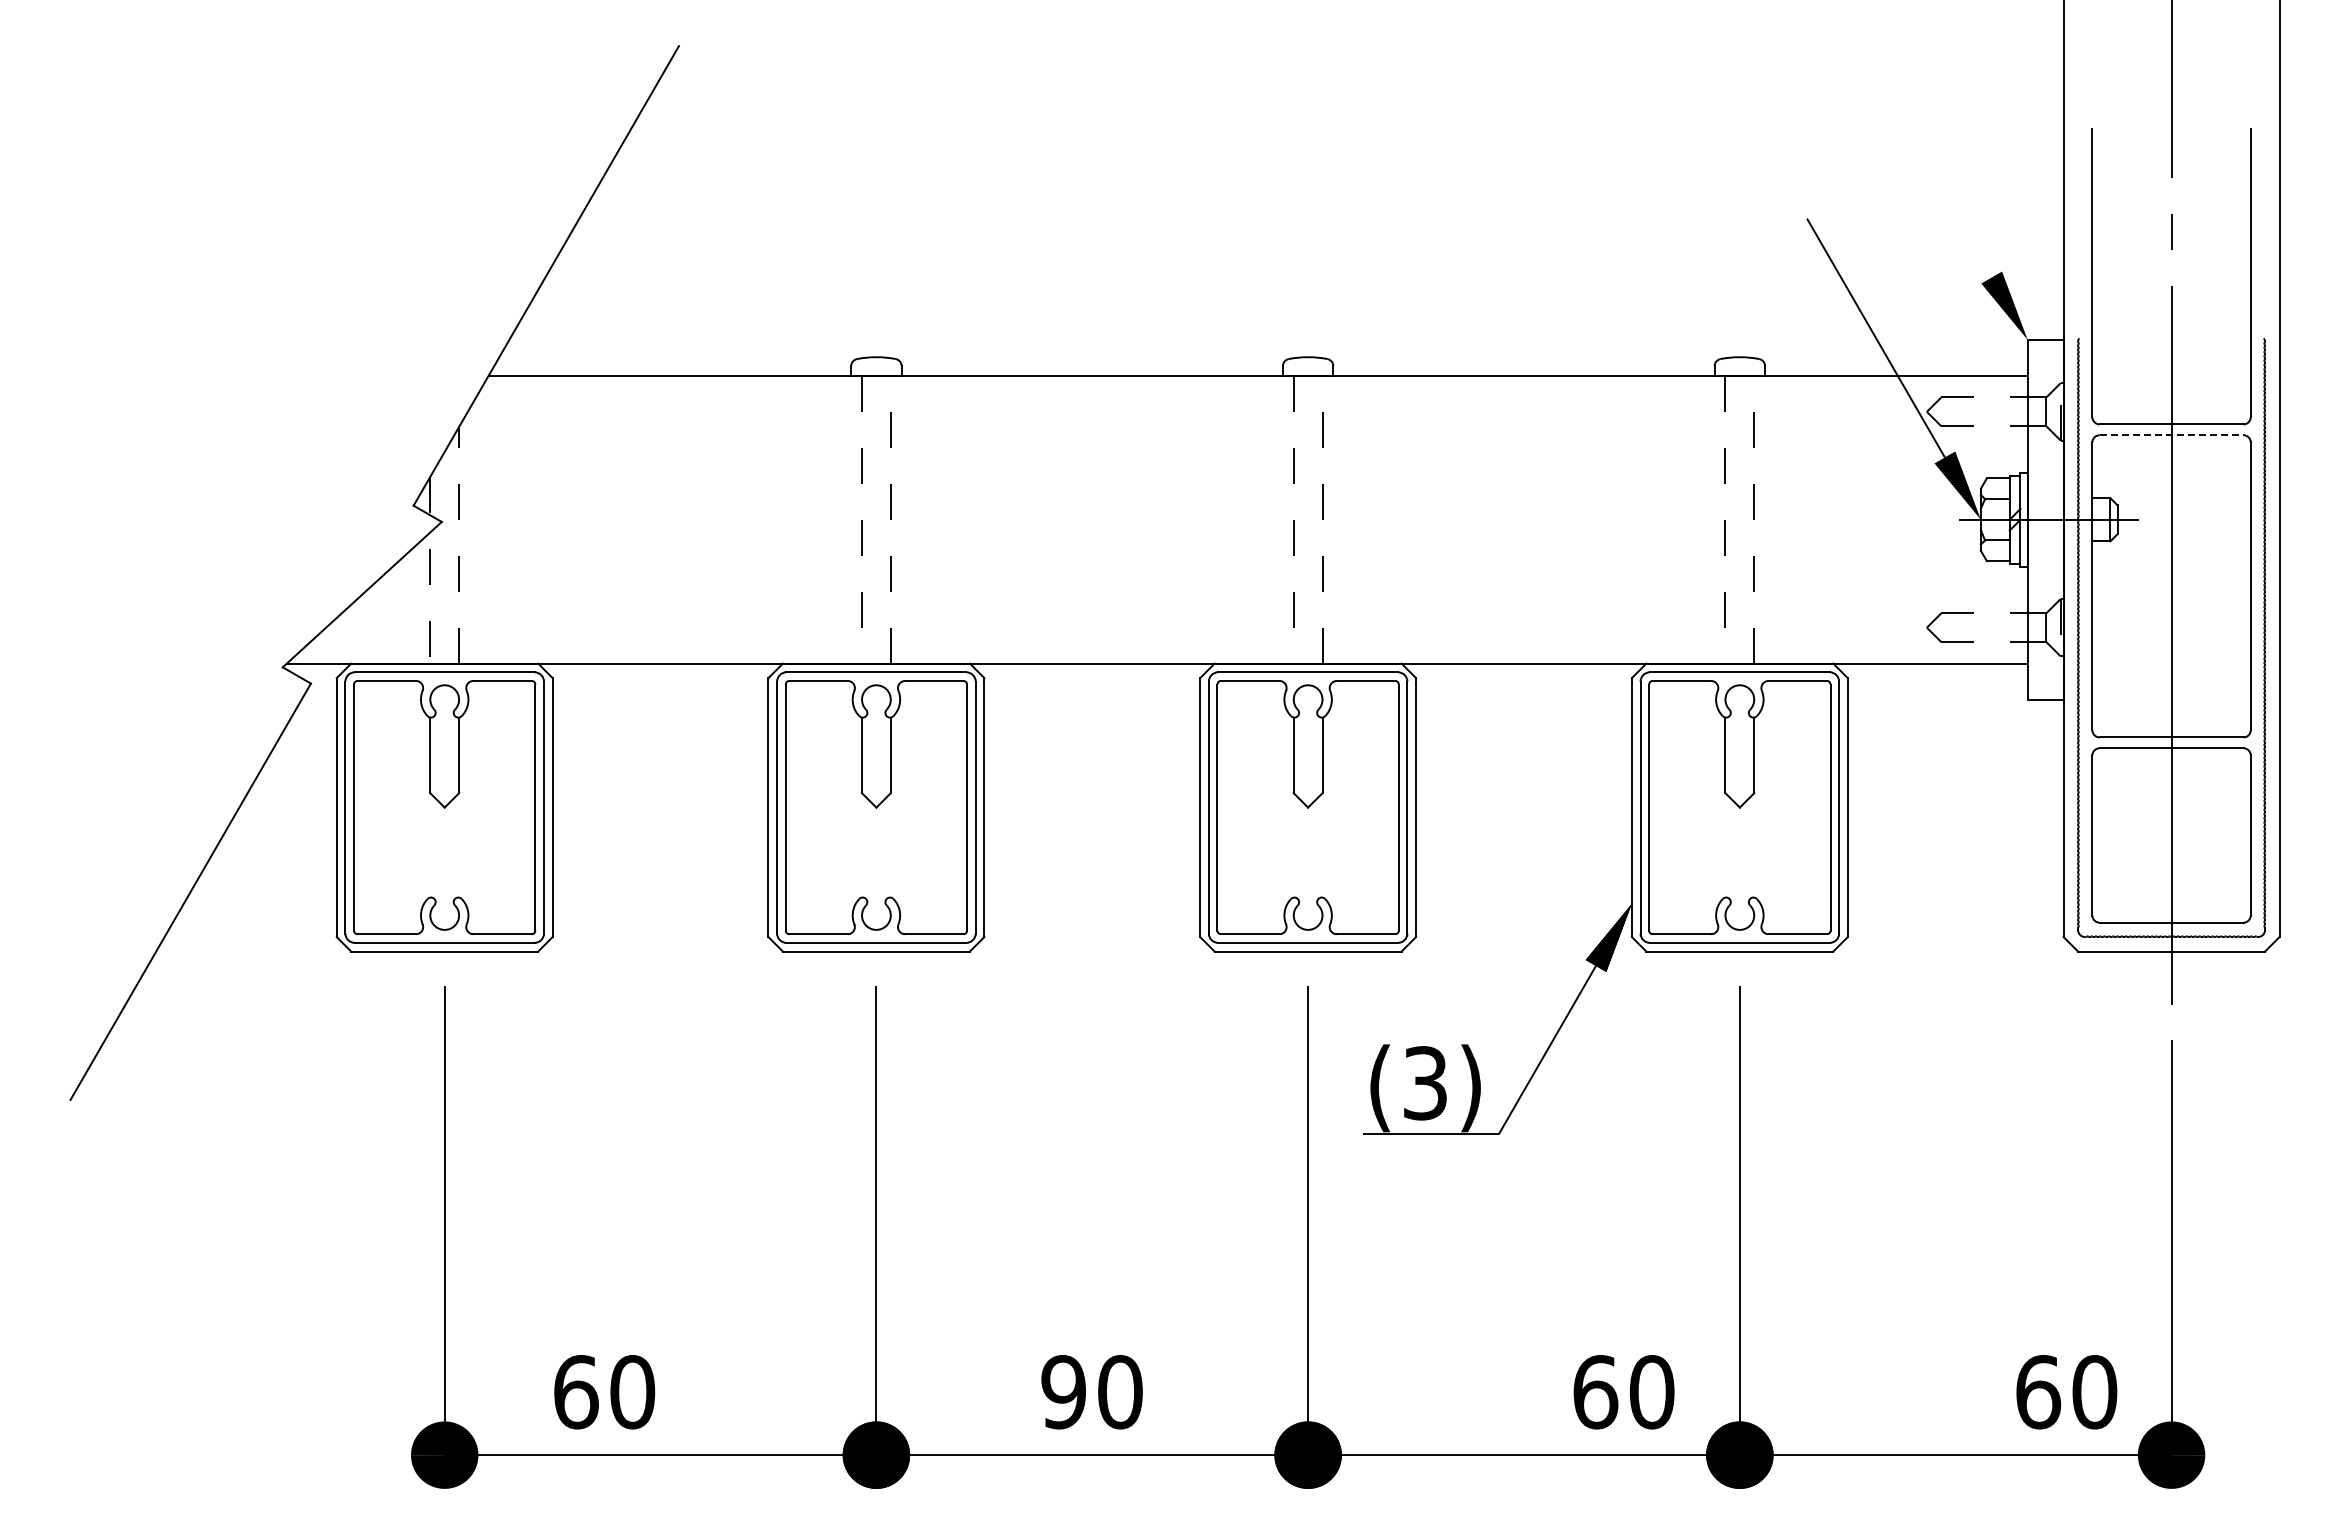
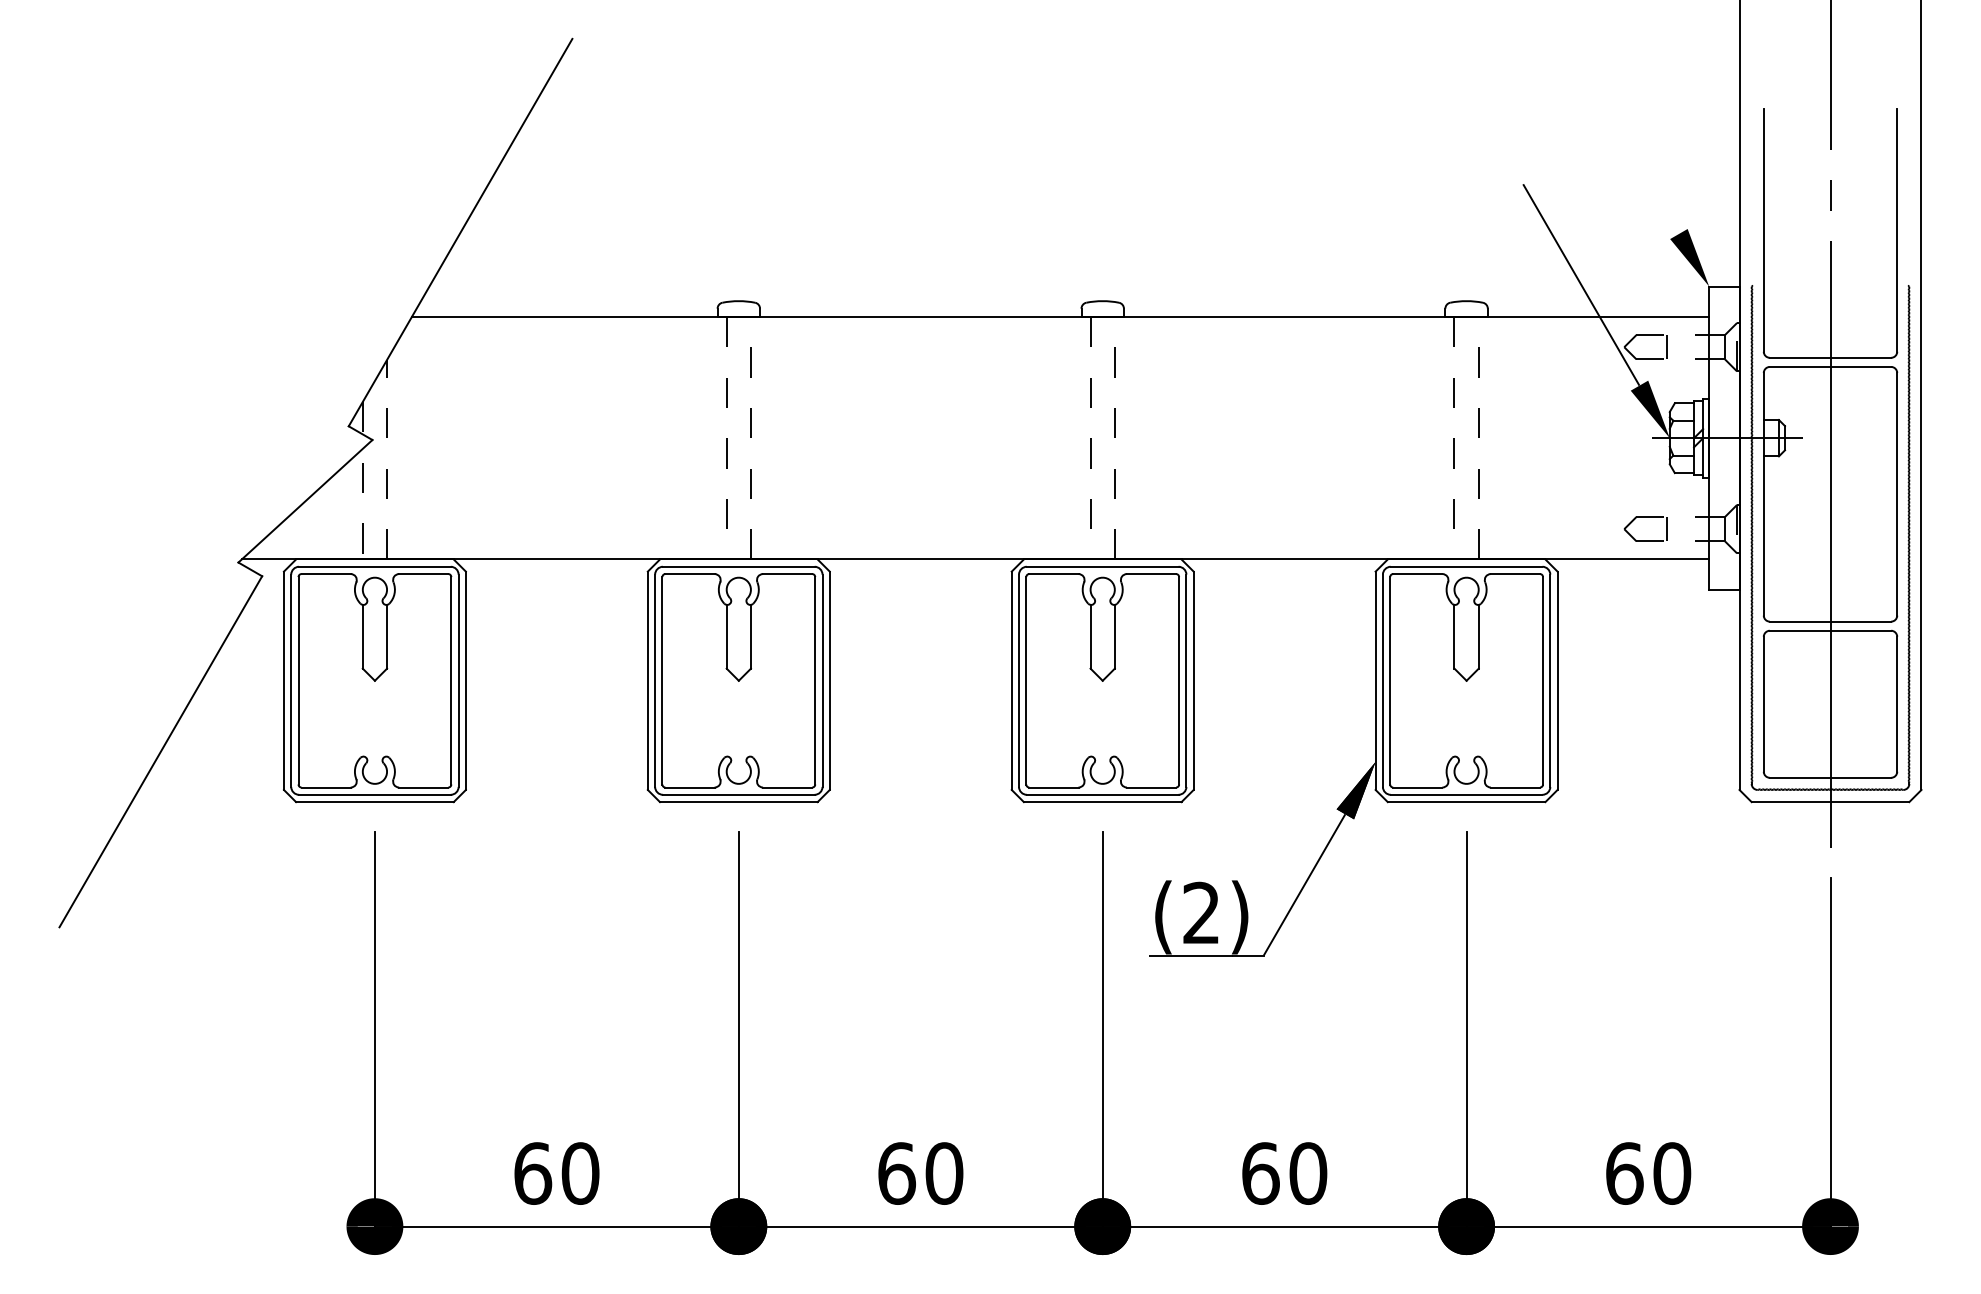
line: (1977, 411) -> (1666, 346), added
line: (2171, 435) -> (1830, 367), dashed -> solid
line: (1977, 627) -> (1666, 528), added
text: (1425, 1083) -> (1201, 913), (3) -> (2)
text: (604, 1392) -> (556, 1173), moved
text: (1063, 1392) -> (896, 1173), 90 -> 60
text: (1623, 1392) -> (1284, 1173), moved
text: (2066, 1392) -> (1648, 1173), moved

